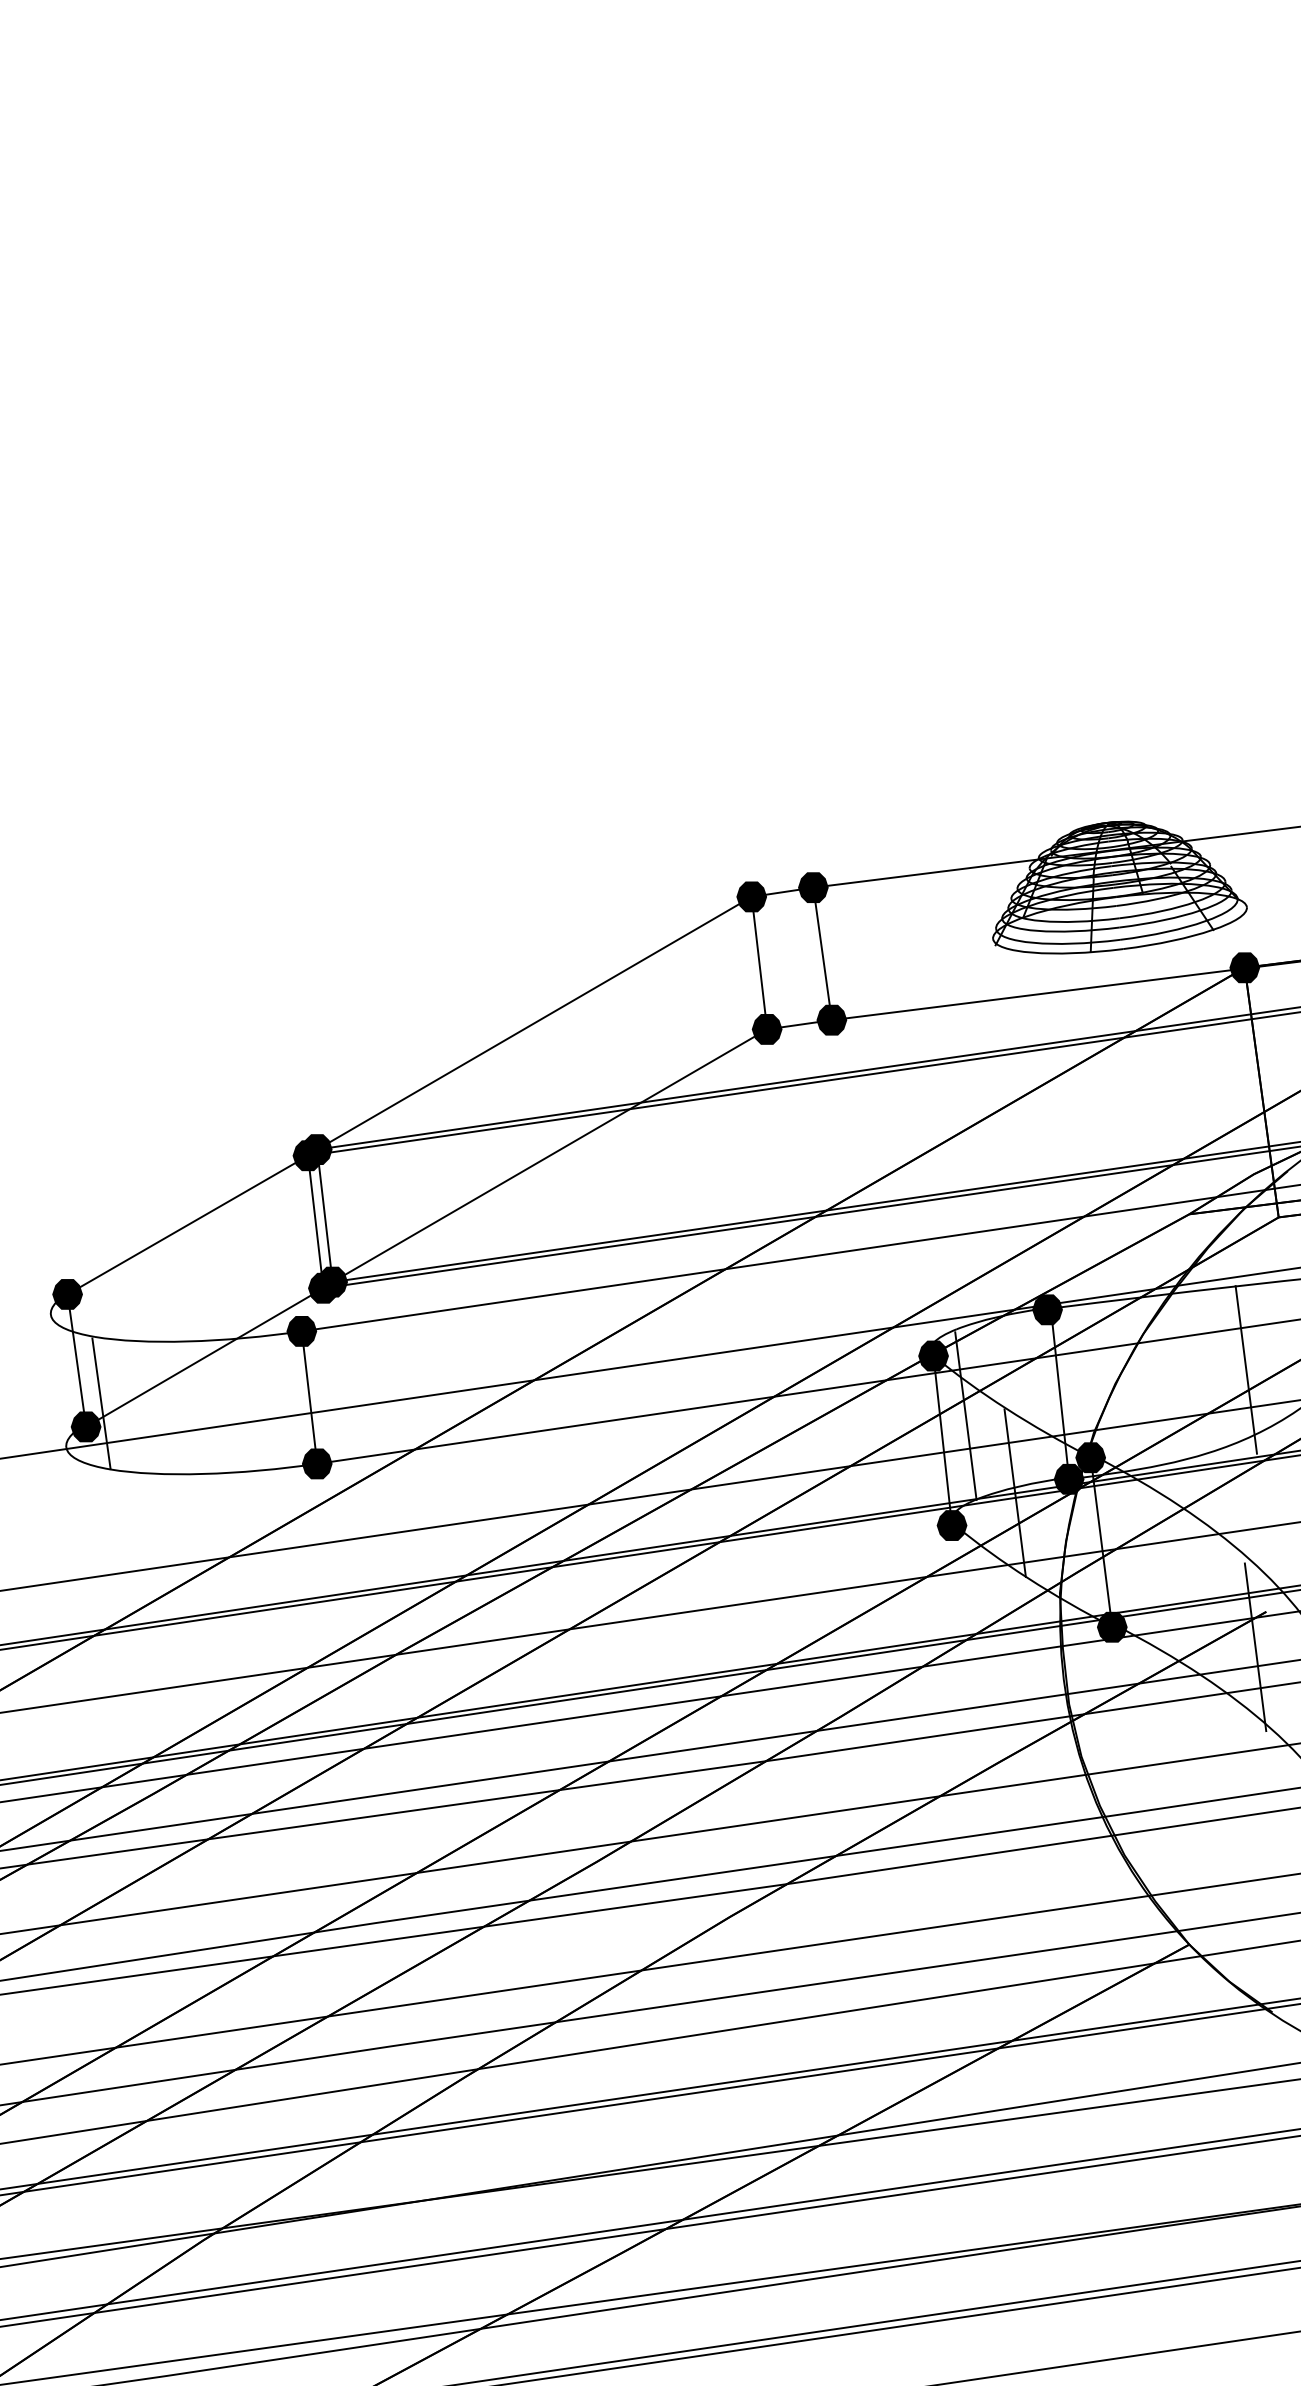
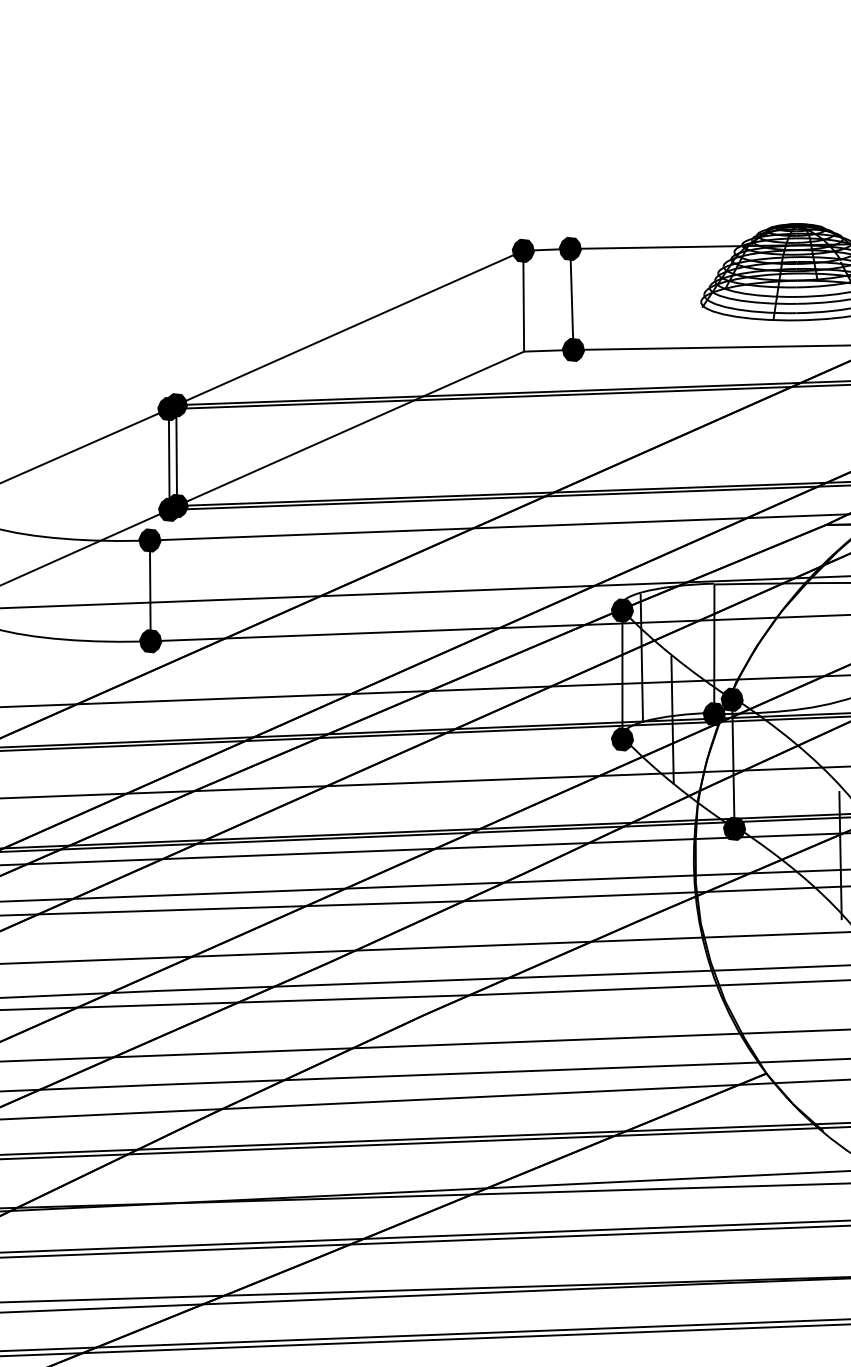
fill: (766, 1029) -> (523, 351), removed
fill: (1047, 1309) -> (711, 584), removed

